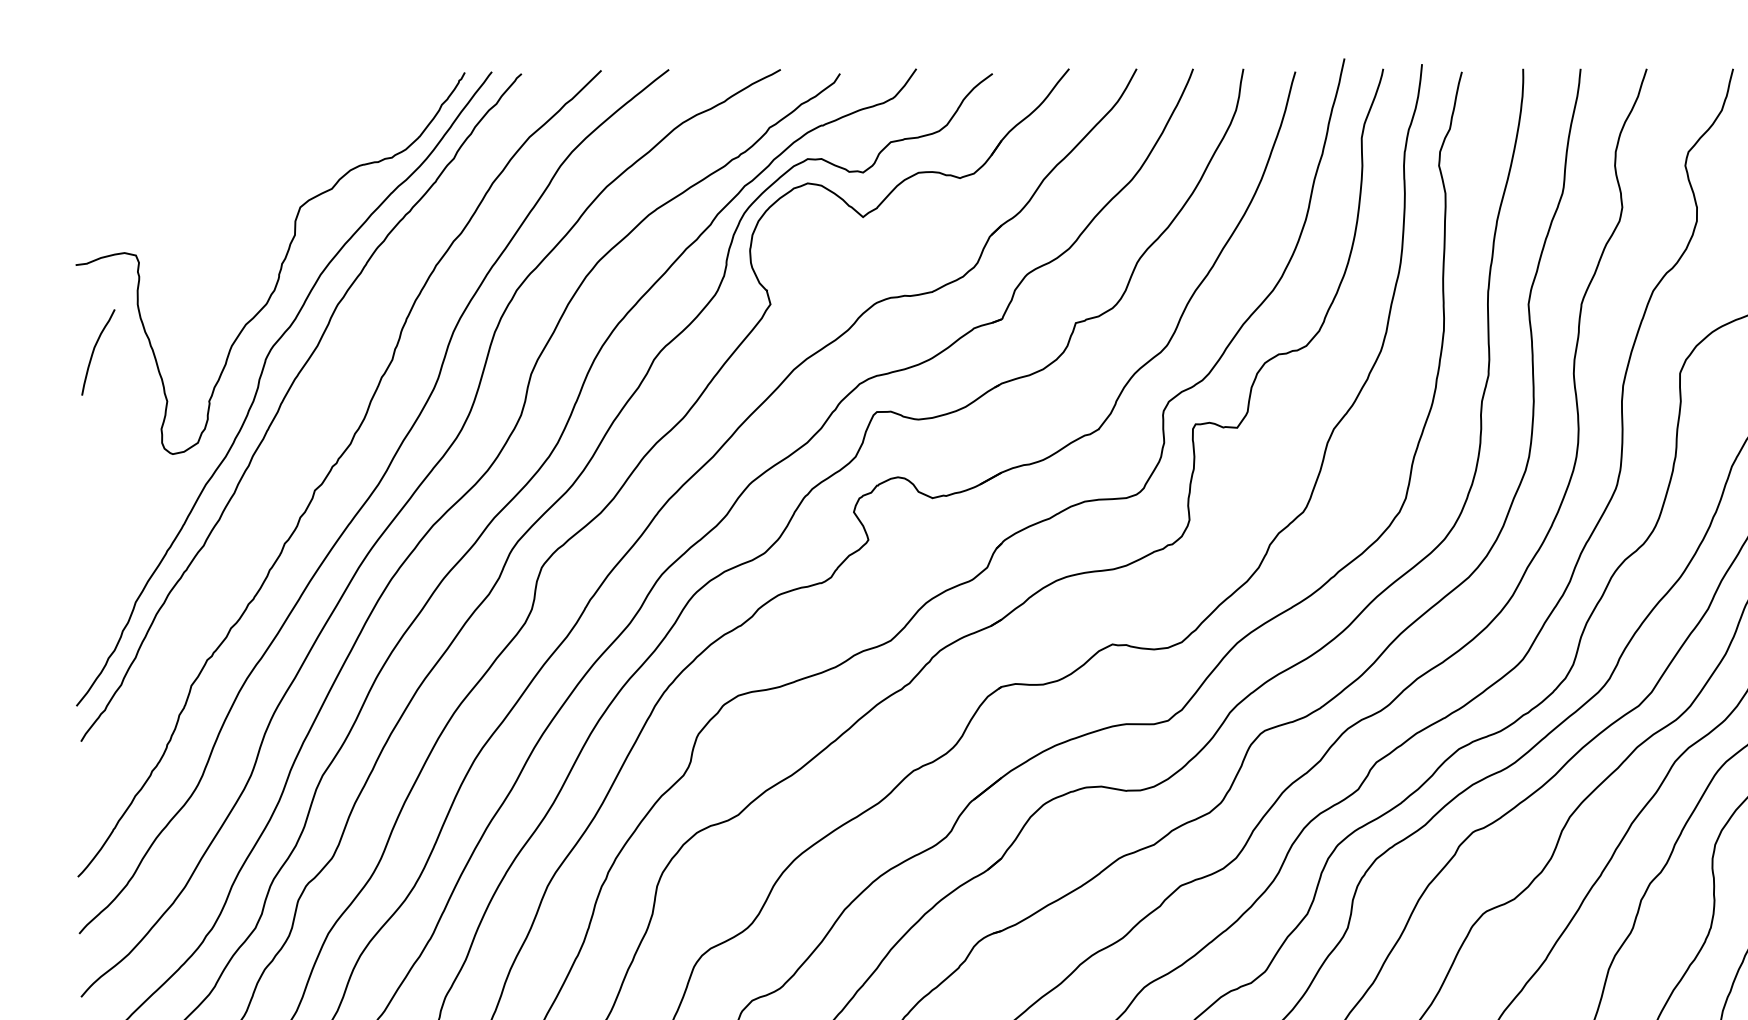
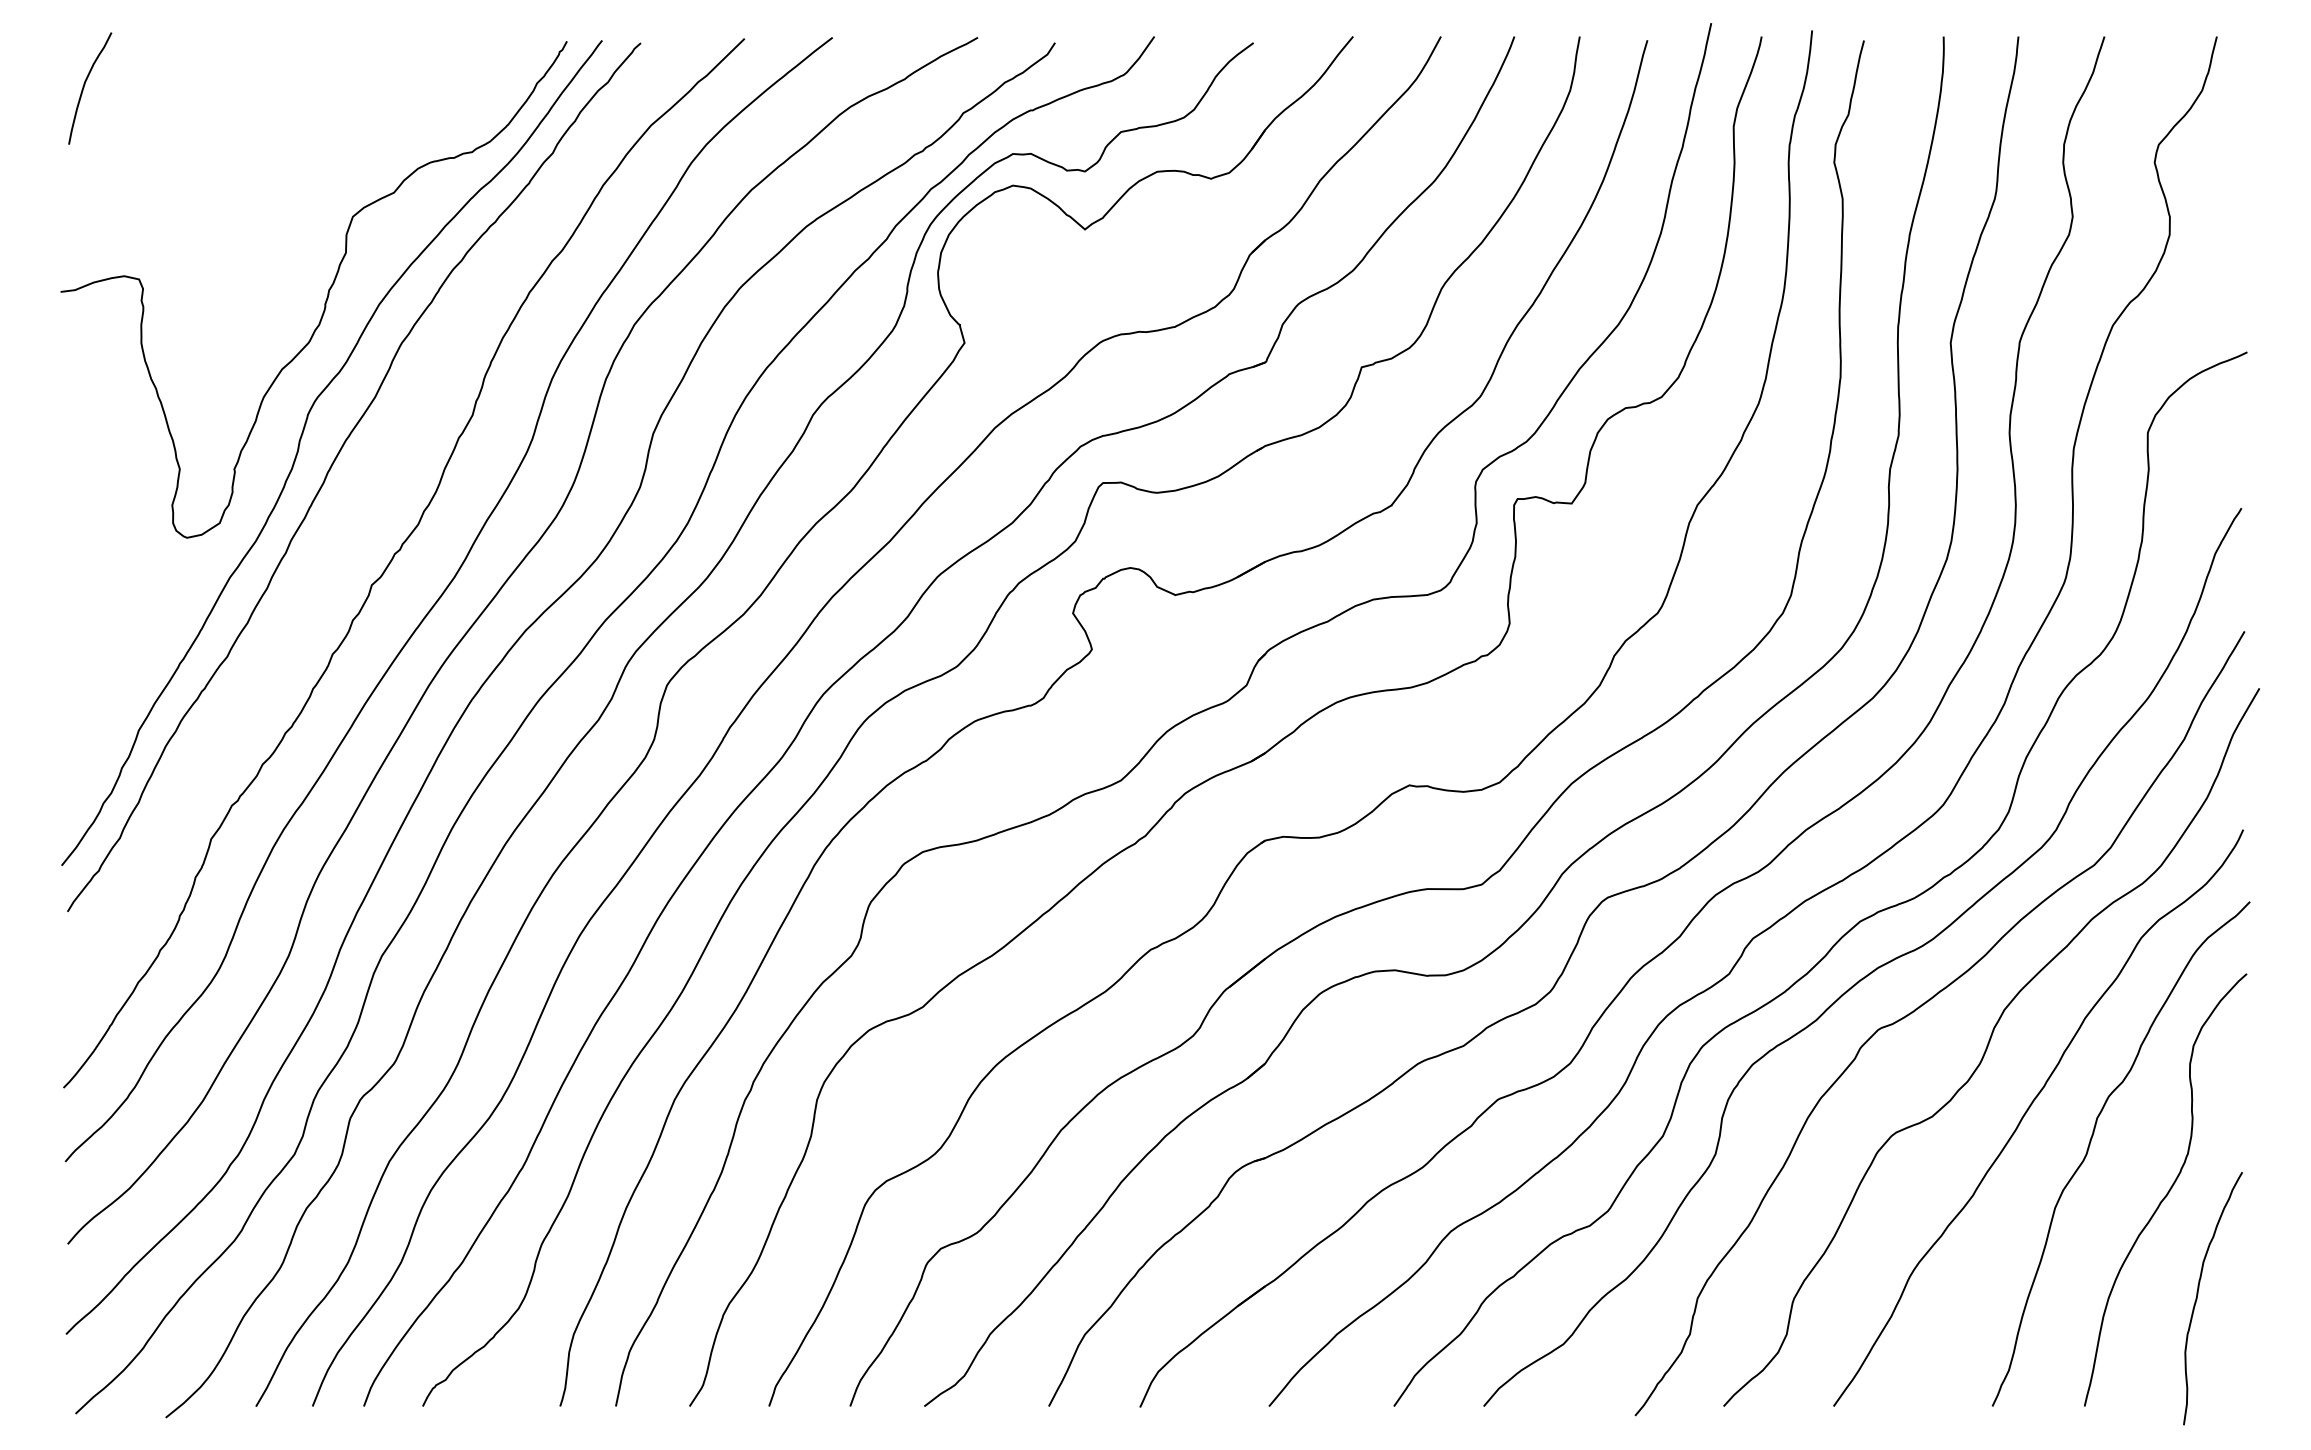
curve: (94, 352) -> (84, 88), moved

